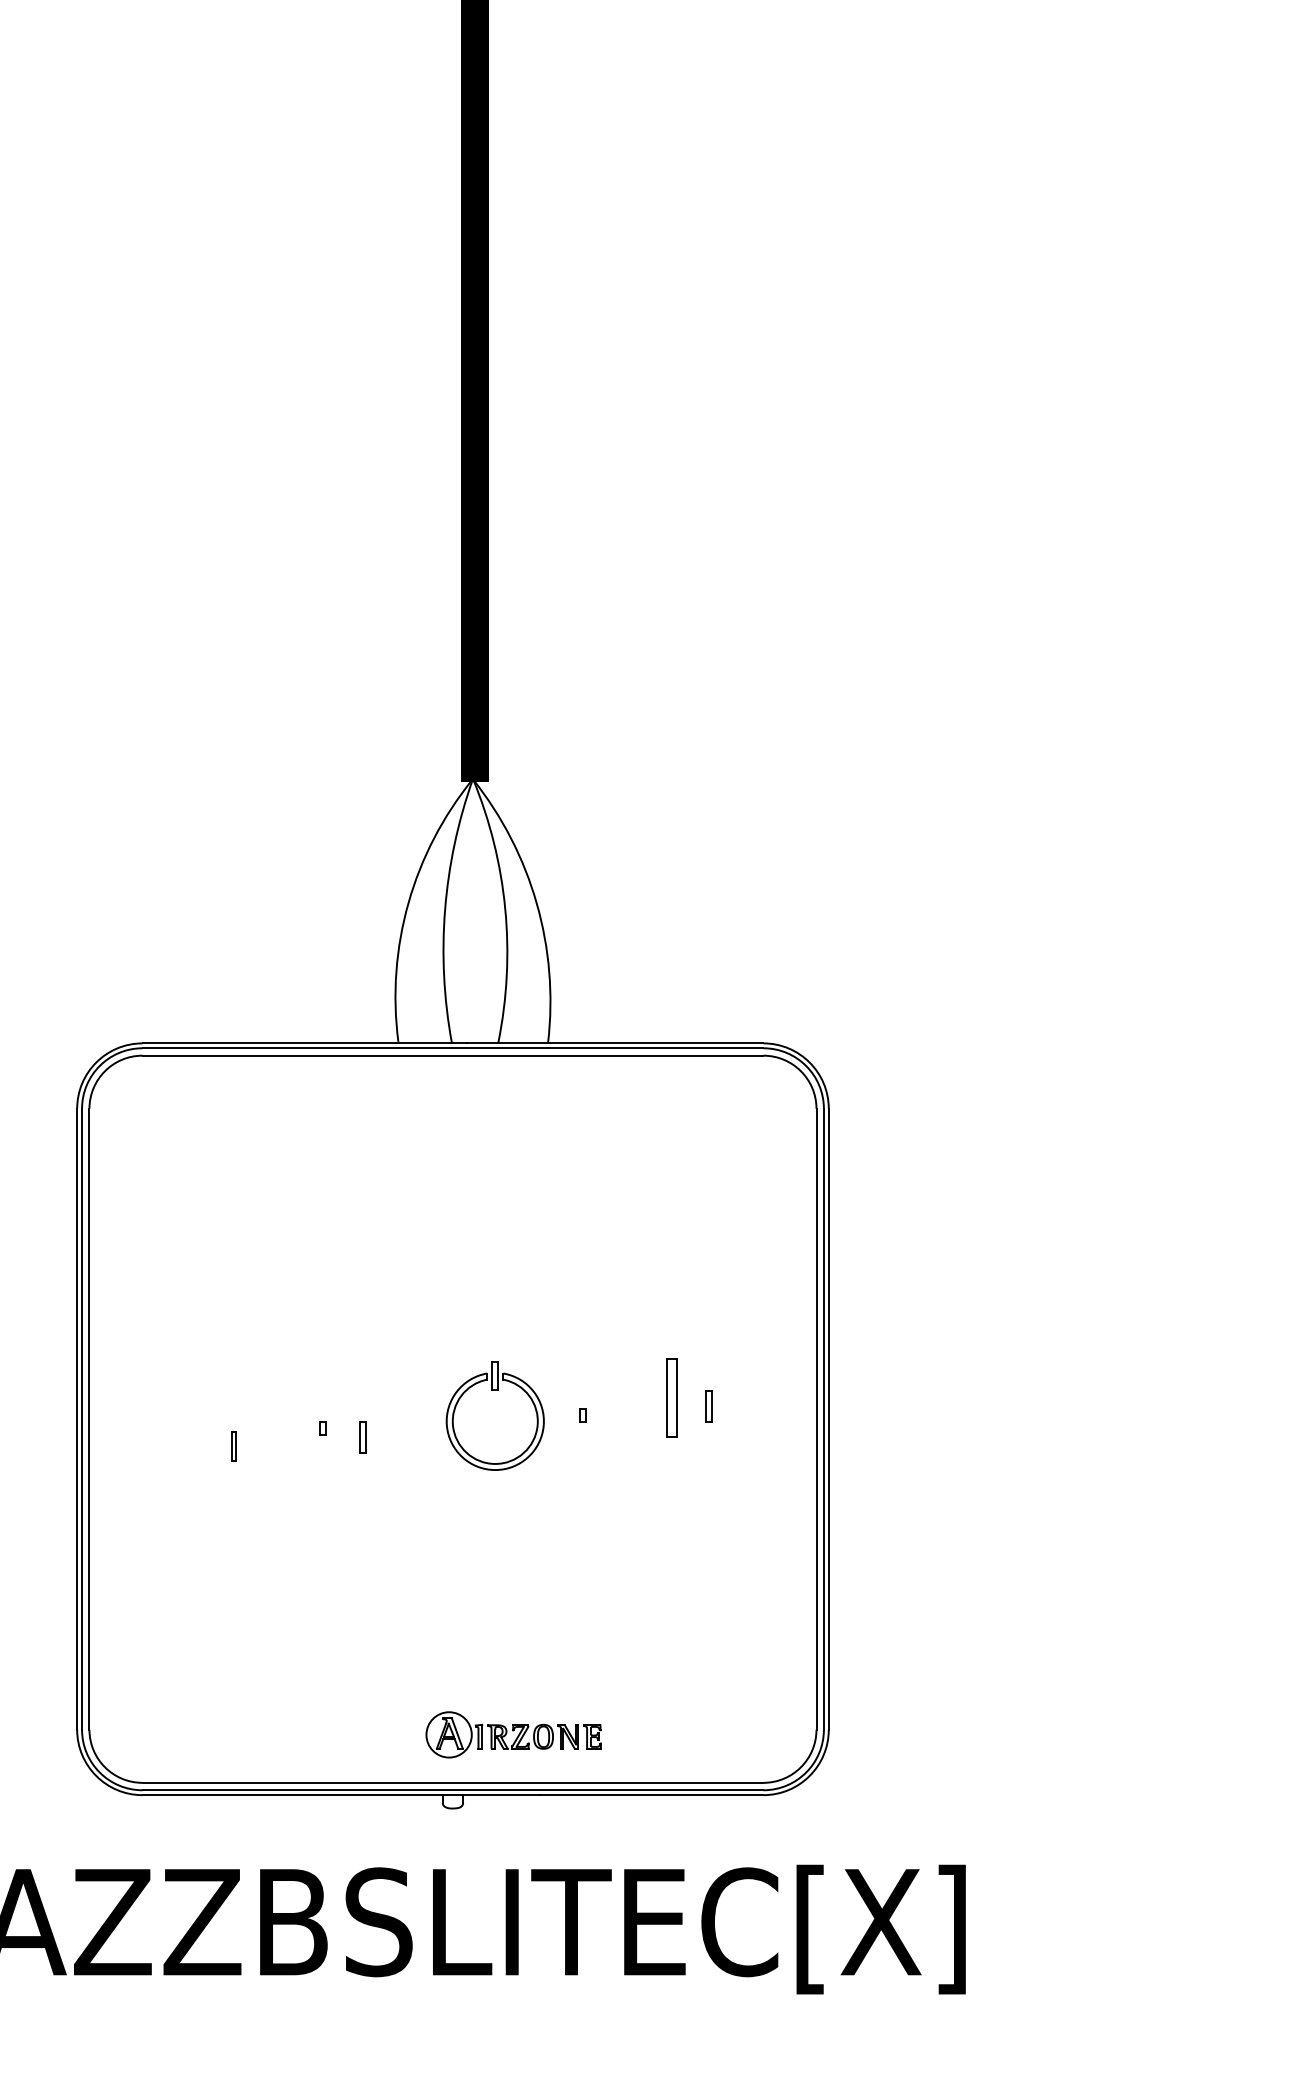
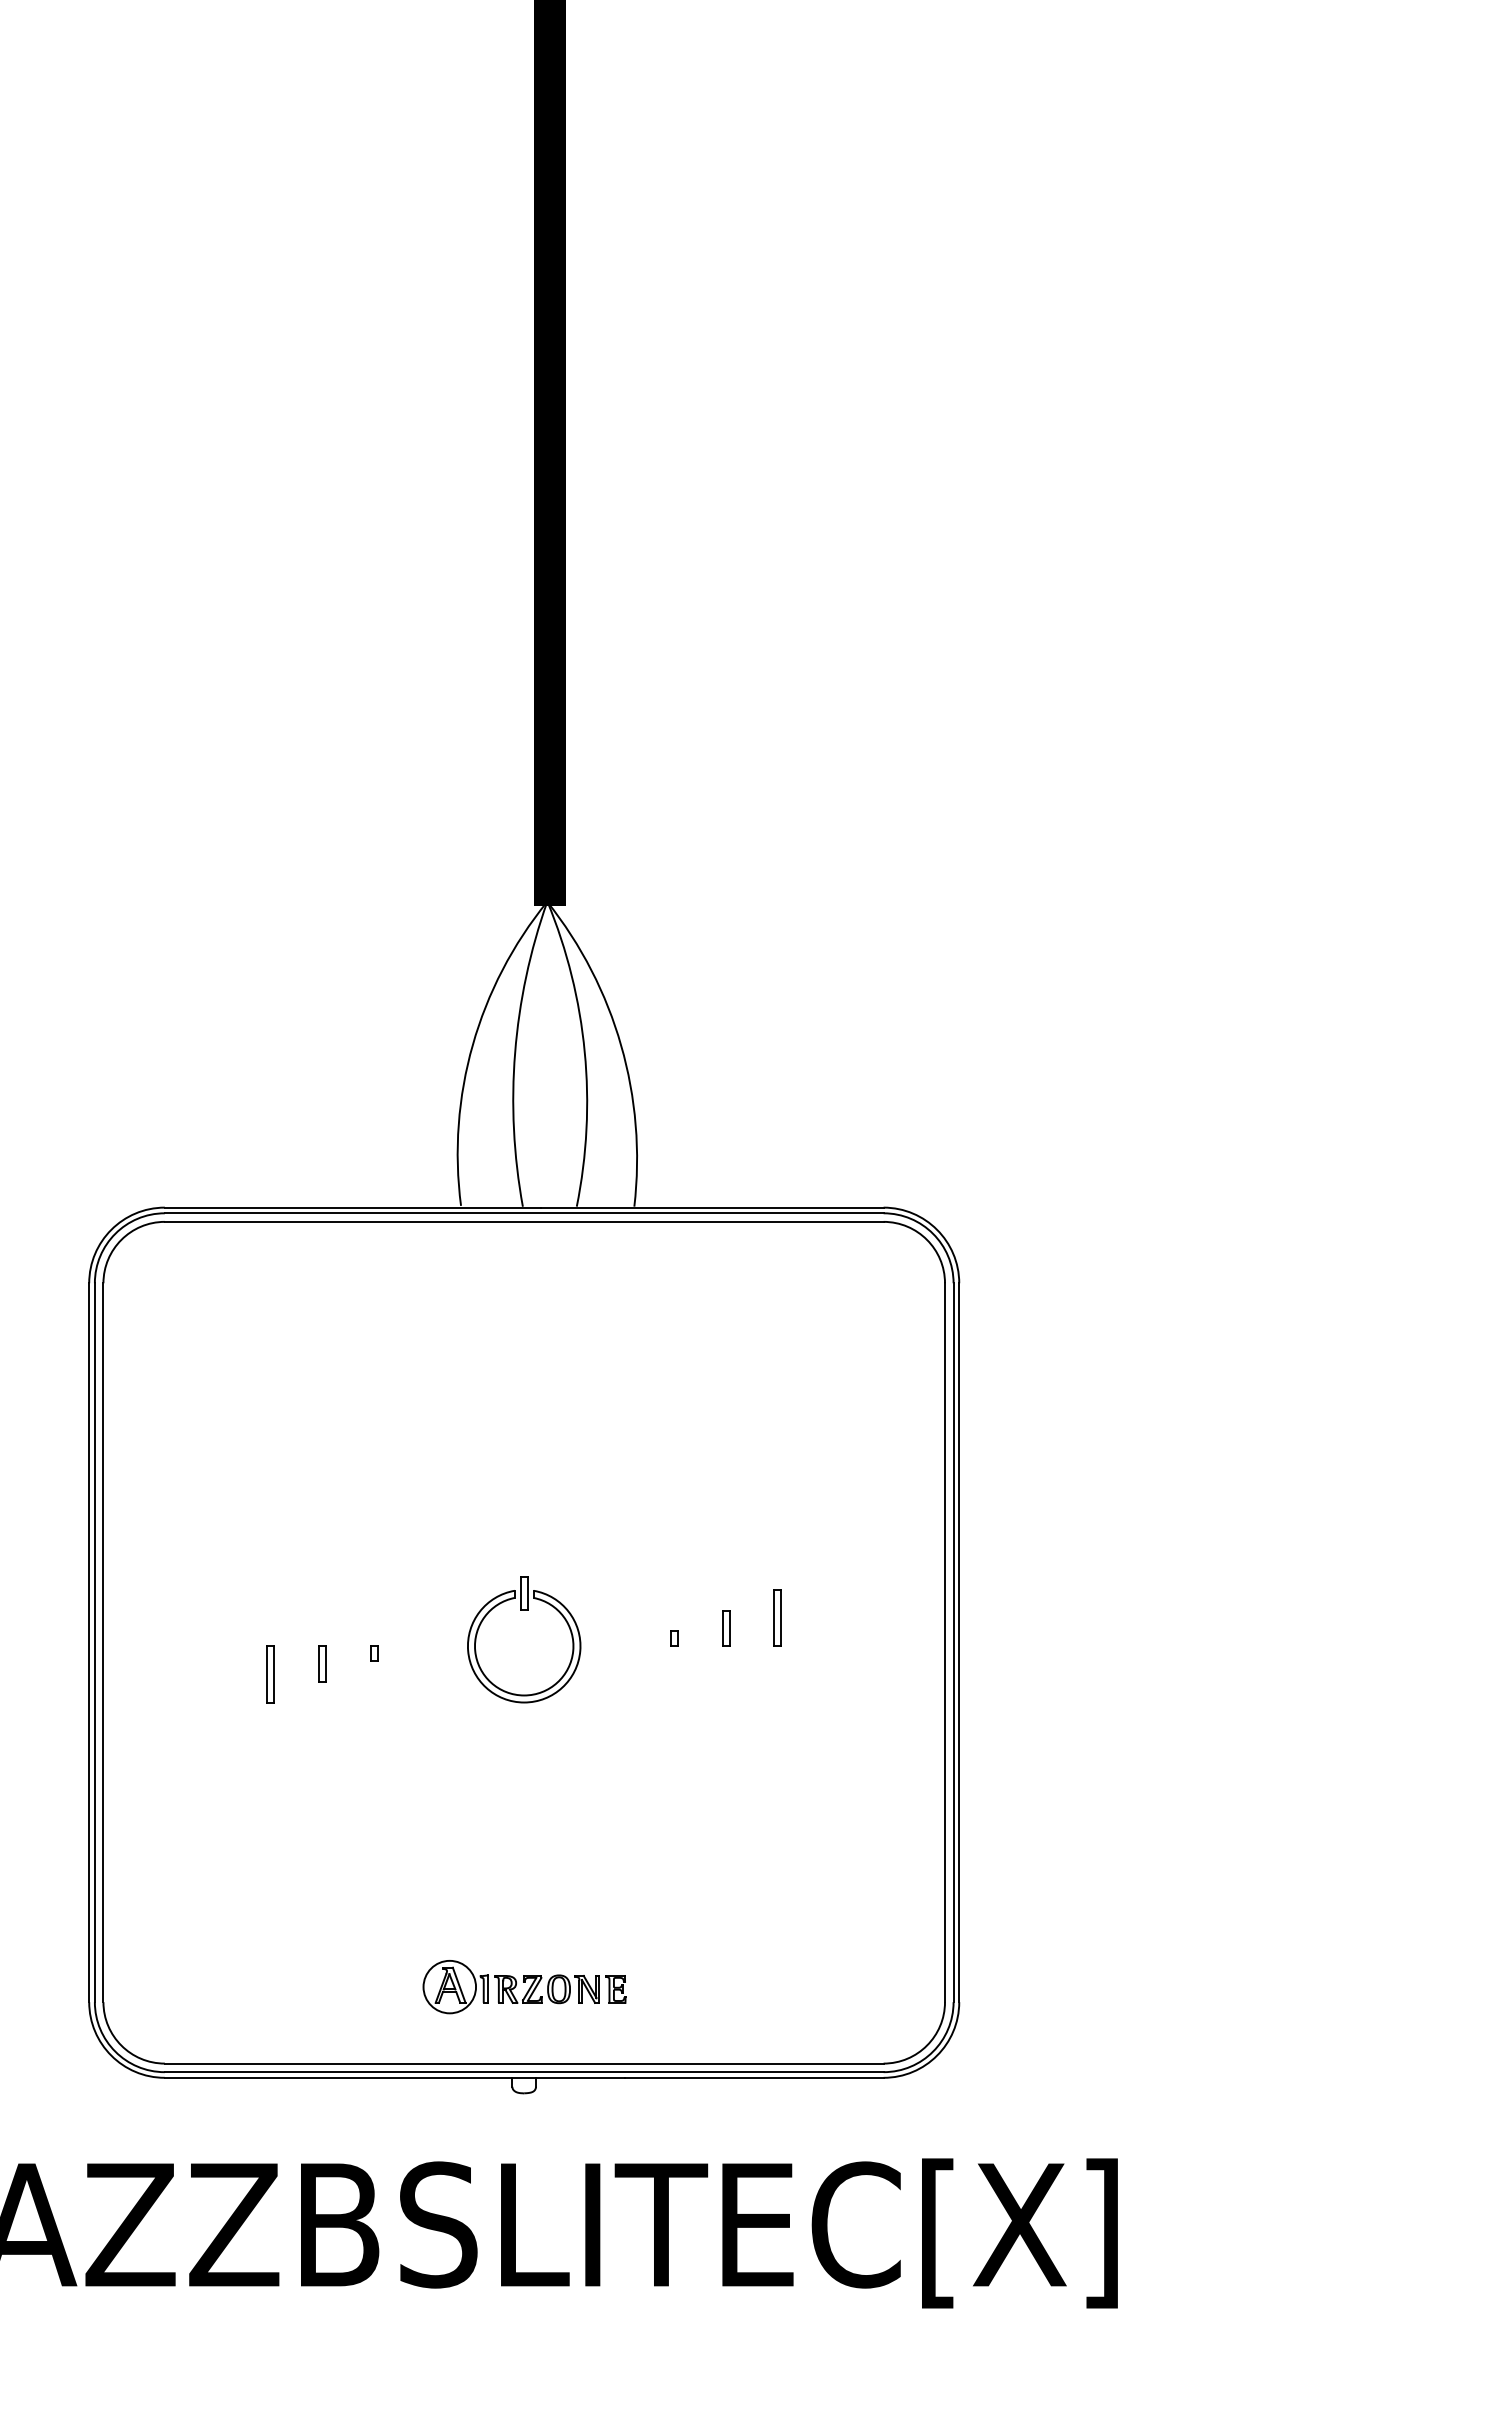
part: (495, 1390) -> (524, 1610), moved
part: (671, 1397) -> (777, 1617), size x0.62
part: (708, 1406) -> (726, 1628), moved
part: (362, 1437) -> (322, 1663), moved
part: (233, 1446) -> (270, 1674), size x1.67
part: (513, 1735) -> (524, 1987), moved

